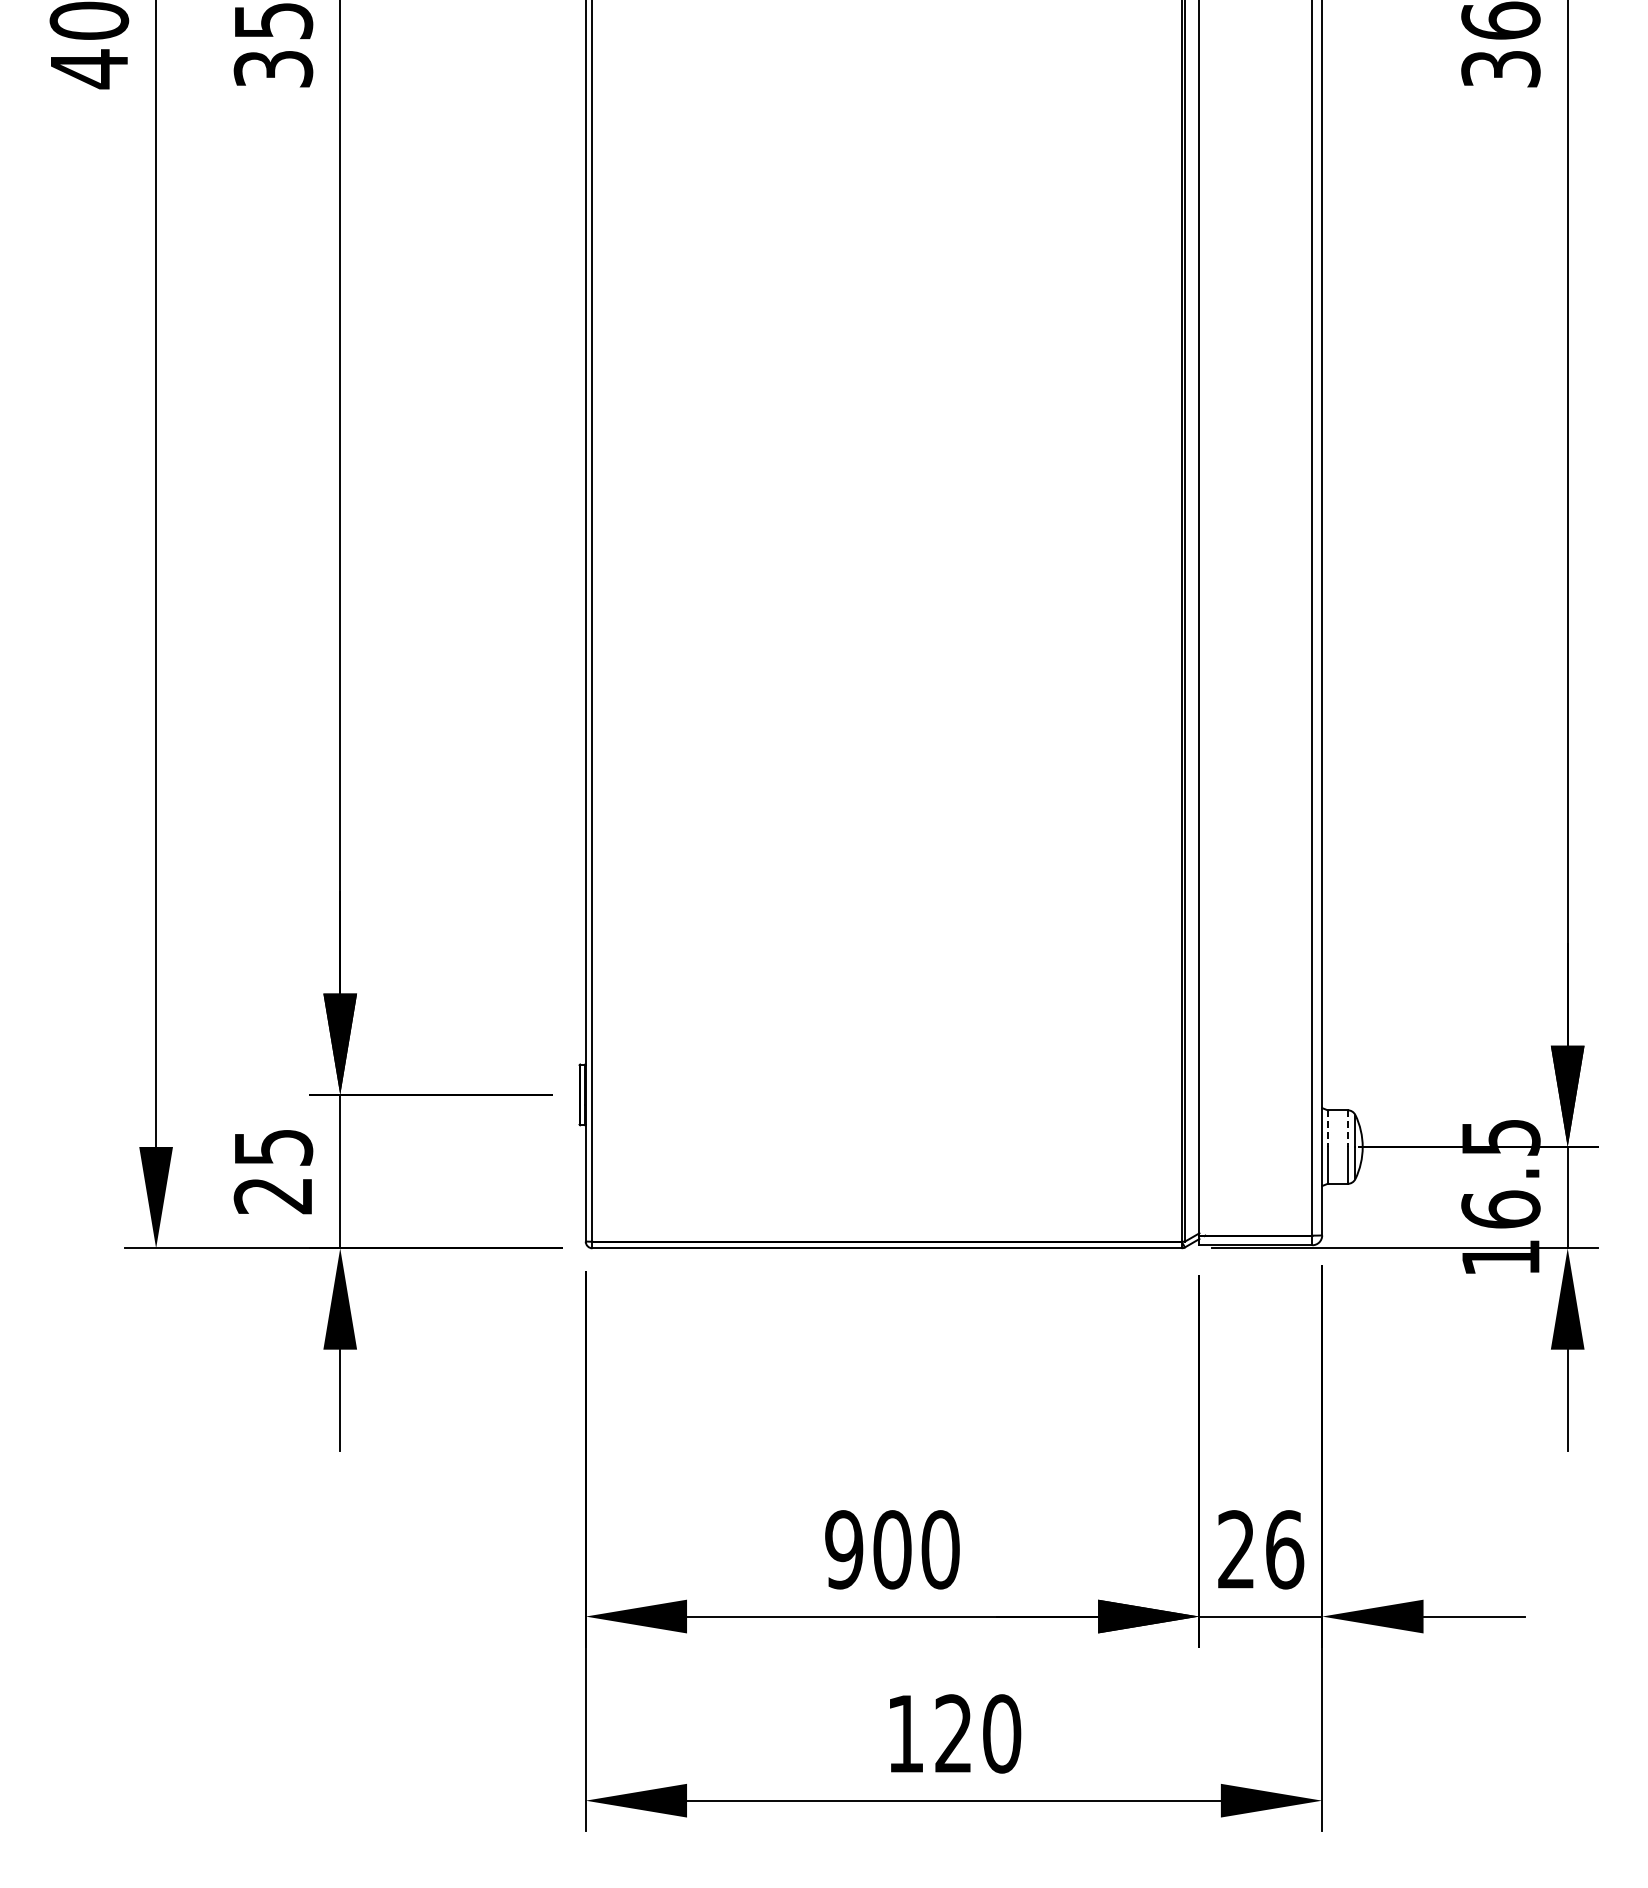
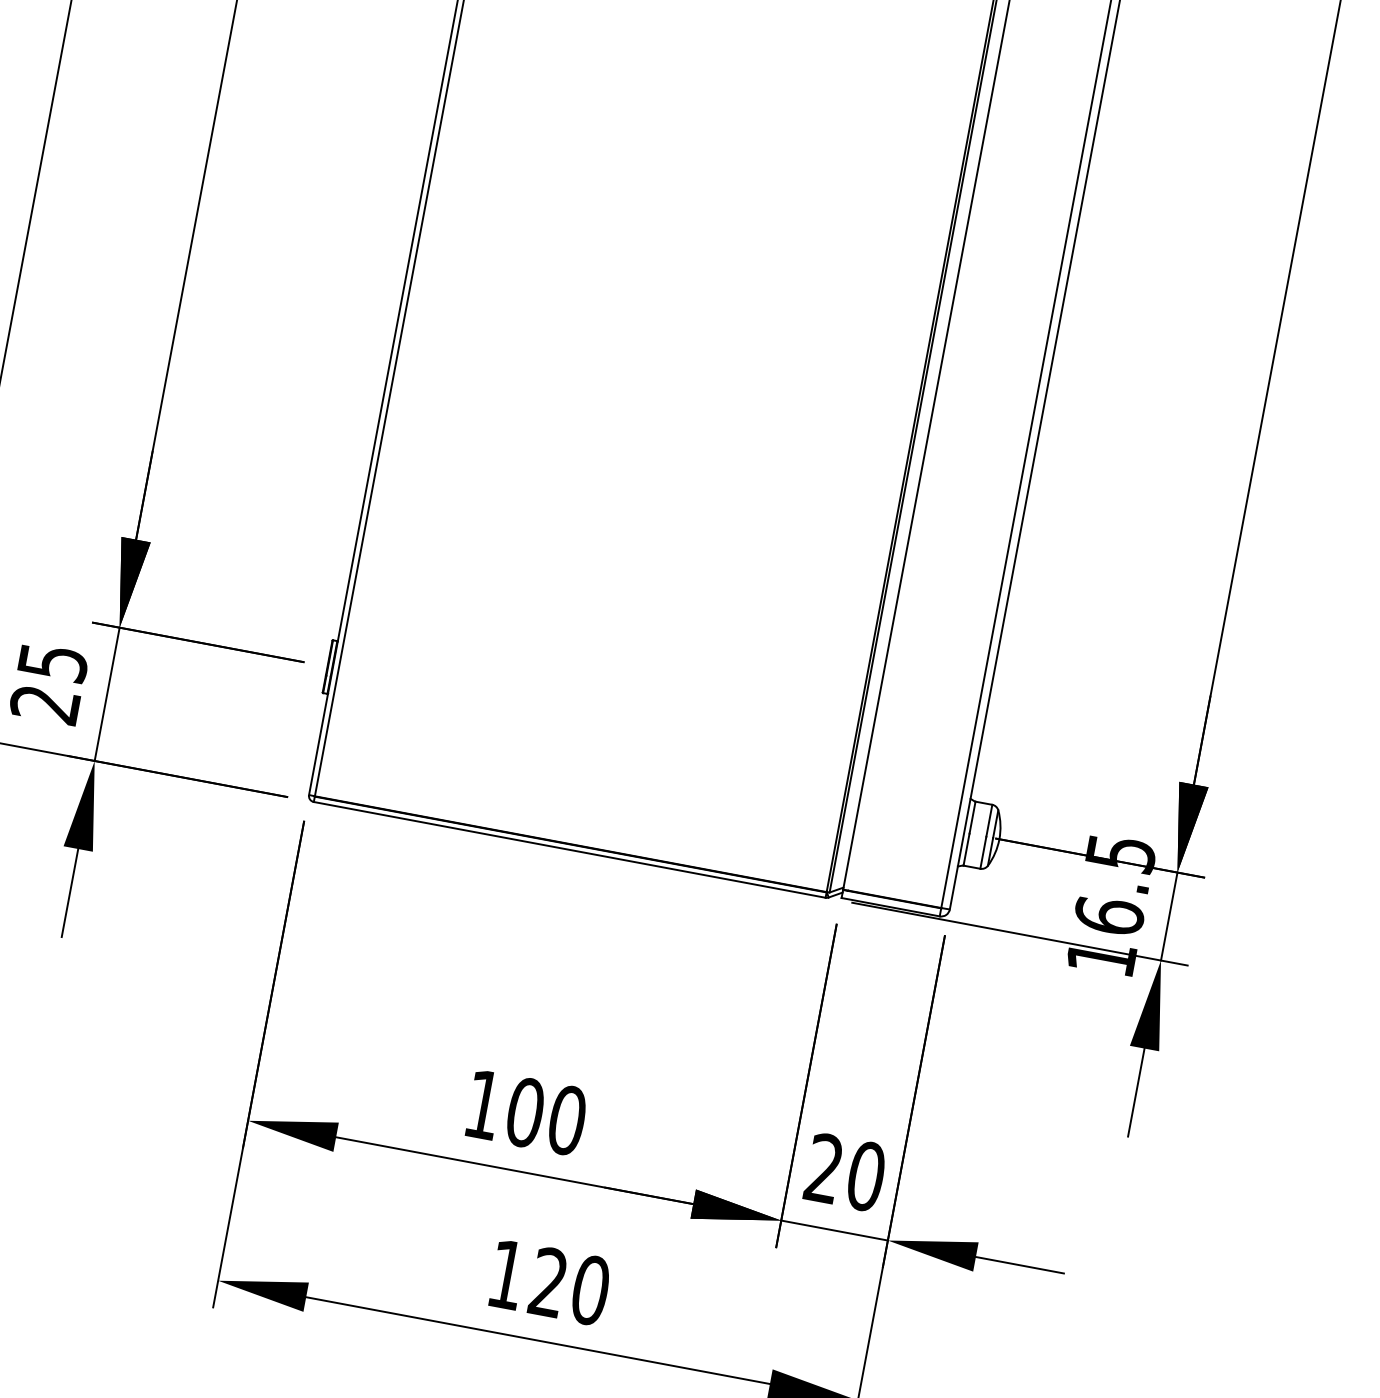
line: (1328, 1129) -> (972, 818), dashed -> solid
line: (1347, 1129) -> (989, 821), dashed -> solid
text: (844, 1549) -> (483, 1104), 900 -> 100
text: (1284, 1549) -> (866, 1176), 26 -> 20

